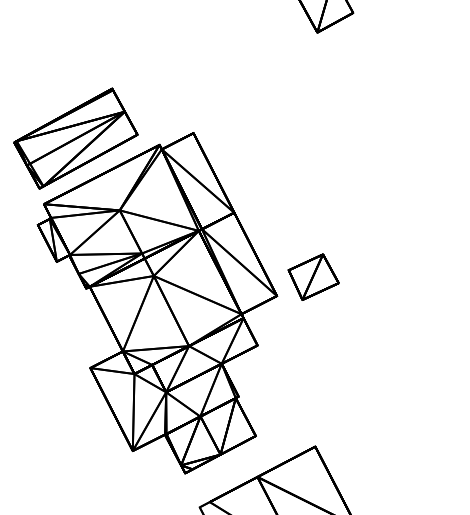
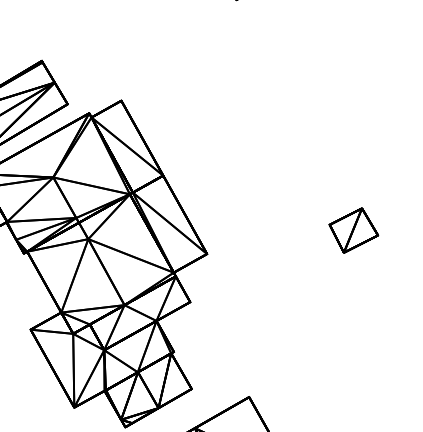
part: (313, 276) -> (353, 229), moved

